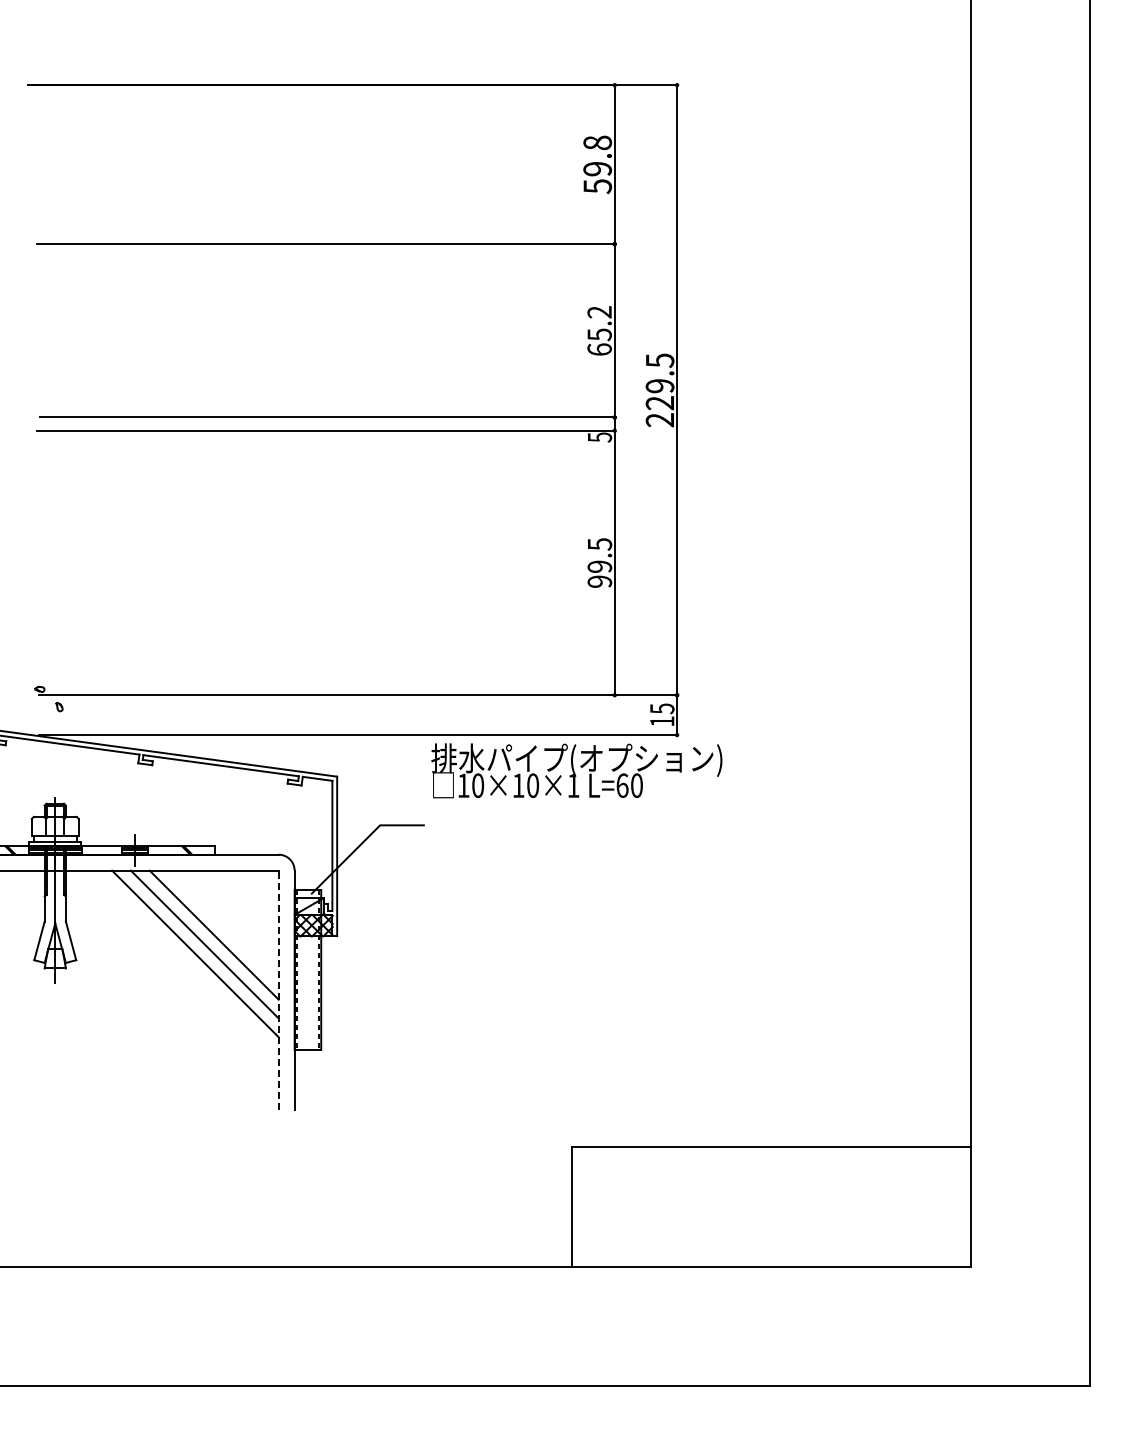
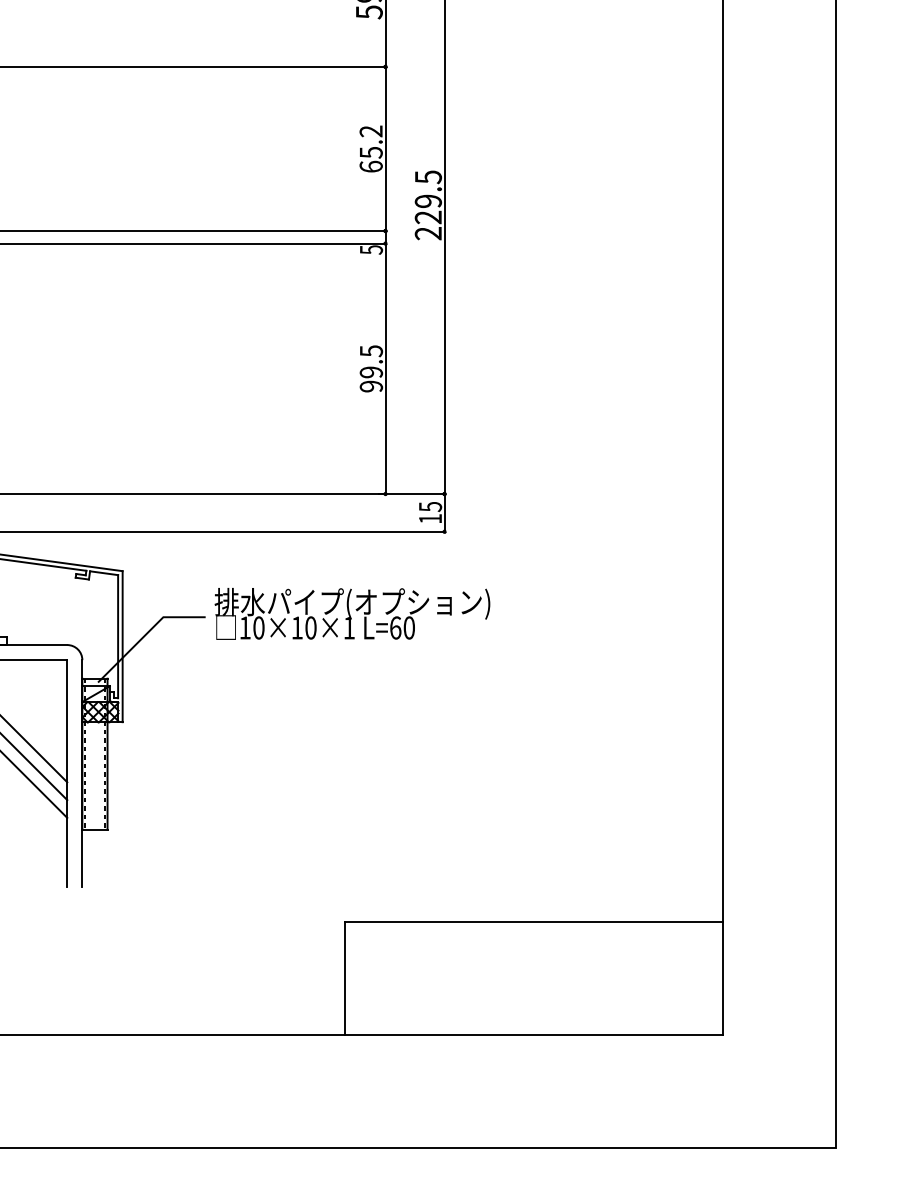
text: (576, 770) -> (352, 613), moved
line: (278, 990) -> (67, 773), dashed -> solid

